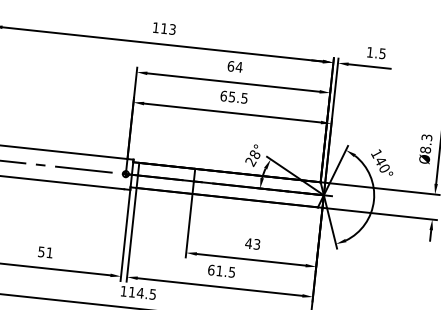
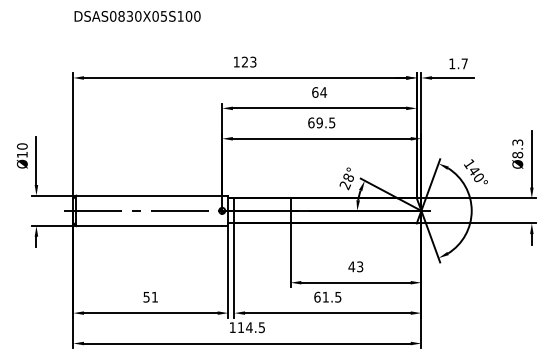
text: (163, 27) -> (244, 61), 113 -> 123
text: (382, 53) -> (464, 63), 1.5 -> 1.7
text: (231, 96) -> (319, 122), 65.5 -> 69.5

